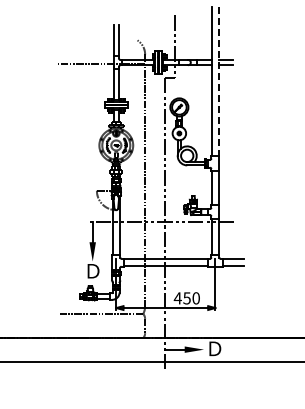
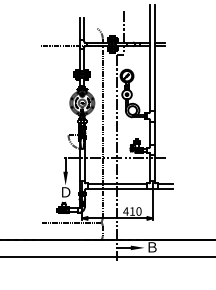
line: (218, 81) -> (154, 57), dashed -> solid
text: (186, 298) -> (132, 211), 450 -> 410
text: (215, 348) -> (152, 247), Ｄ -> Ｂ

